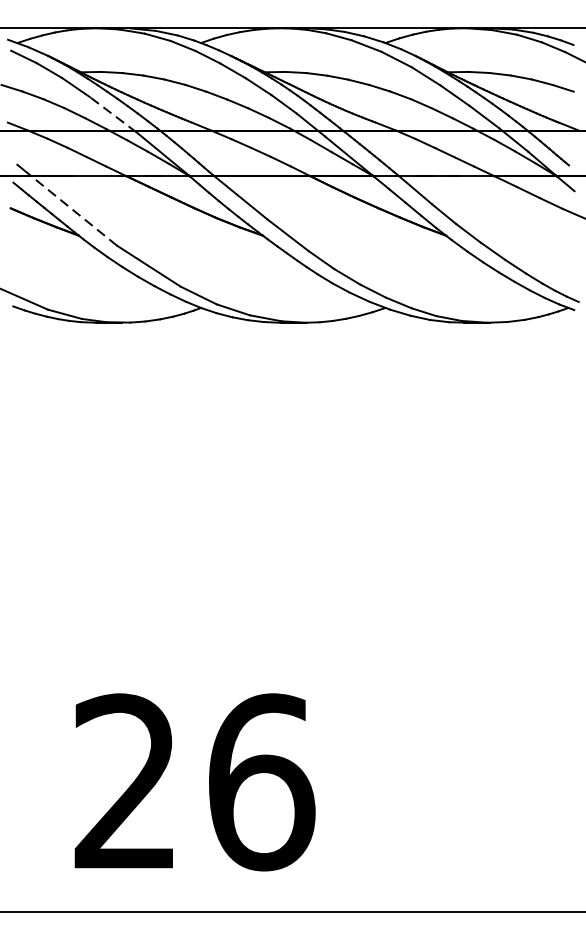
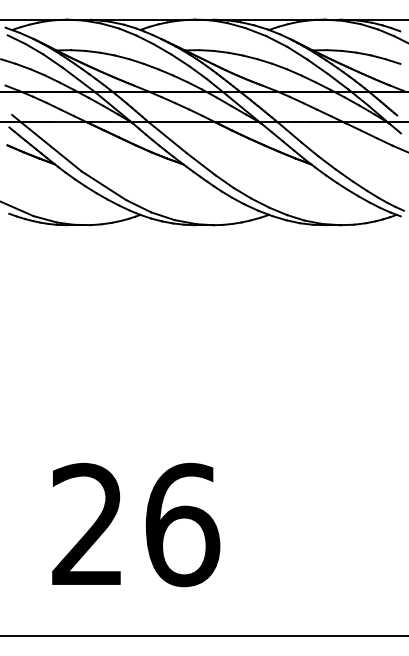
line: (112, 113) -> (78, 79), dashed -> solid
line: (73, 209) -> (51, 146), dashed -> solid
text: (195, 781) -> (136, 524), moved

